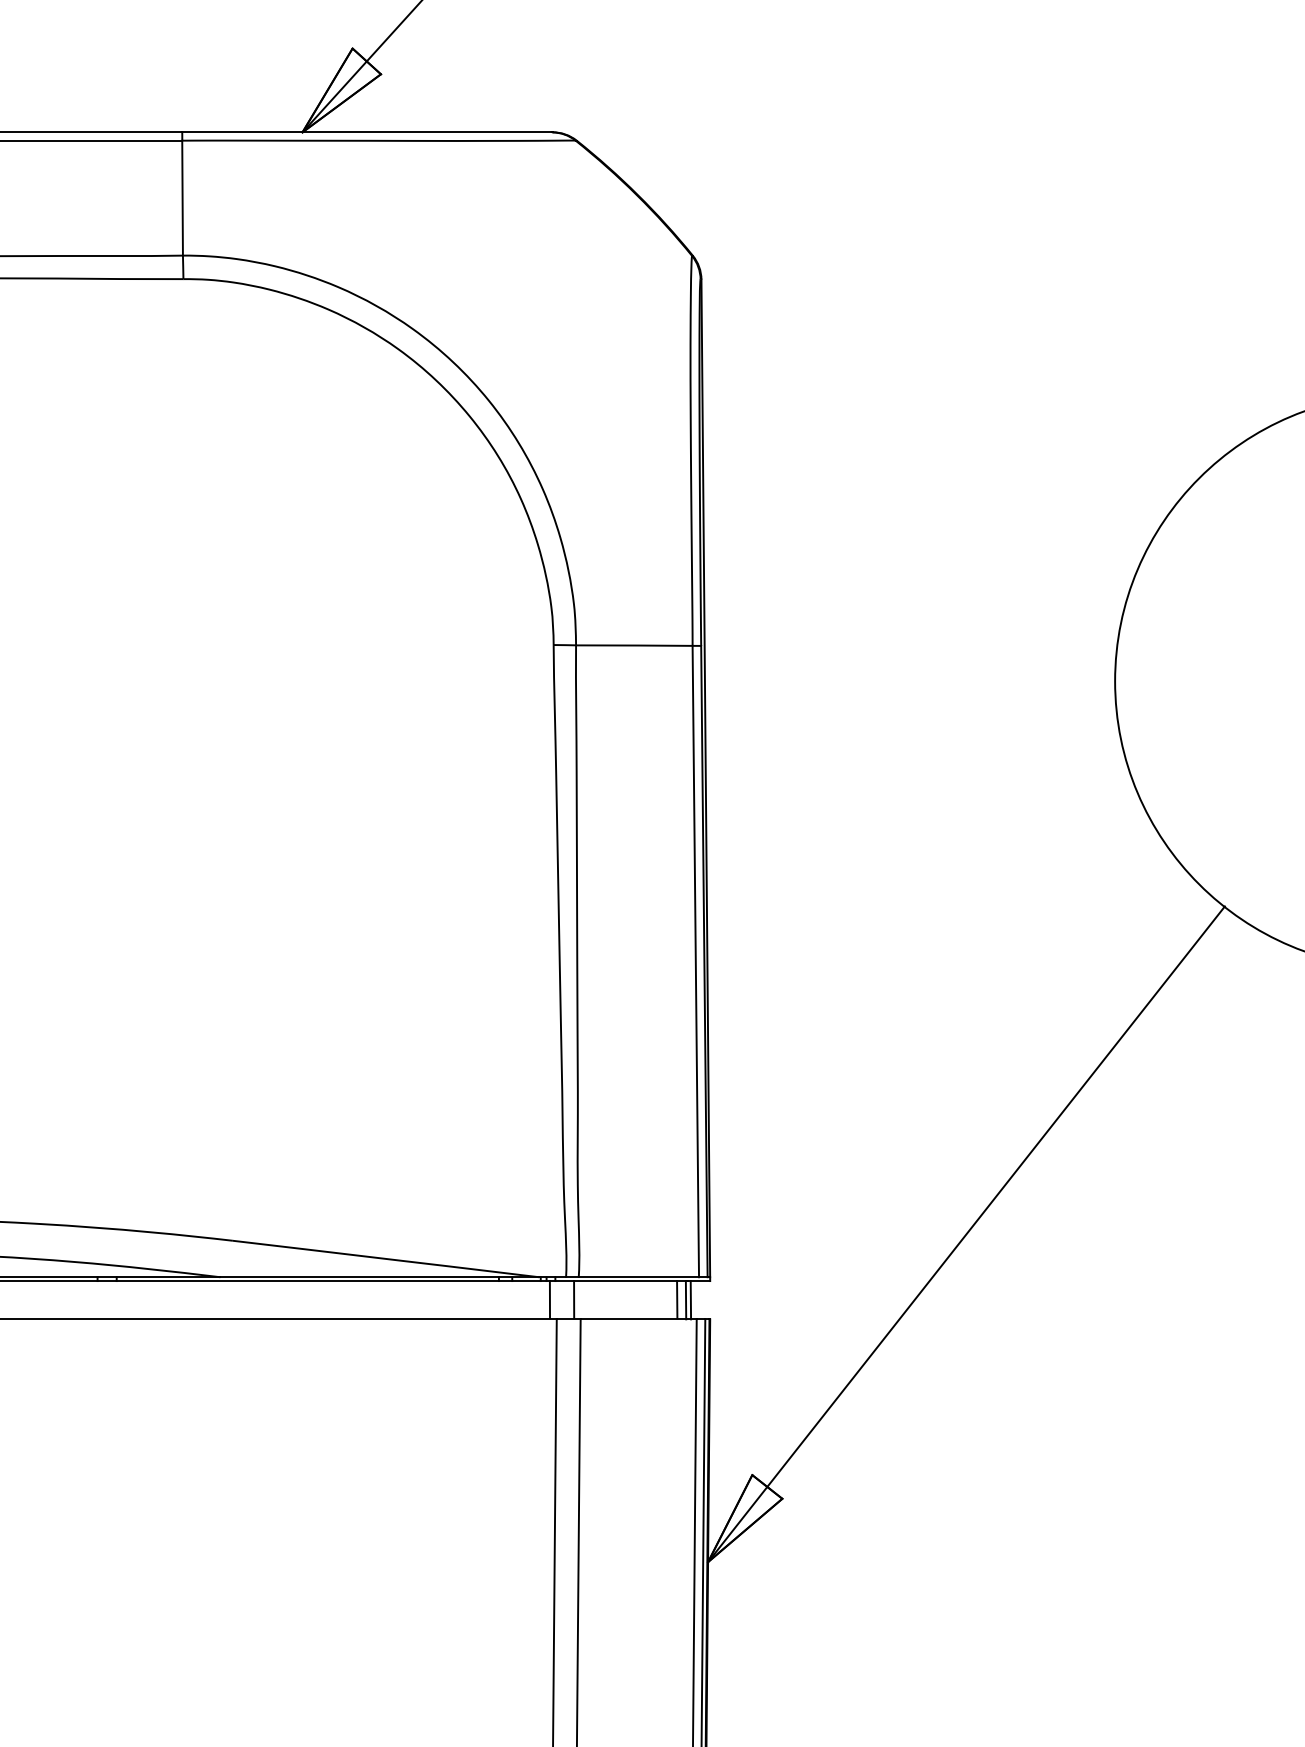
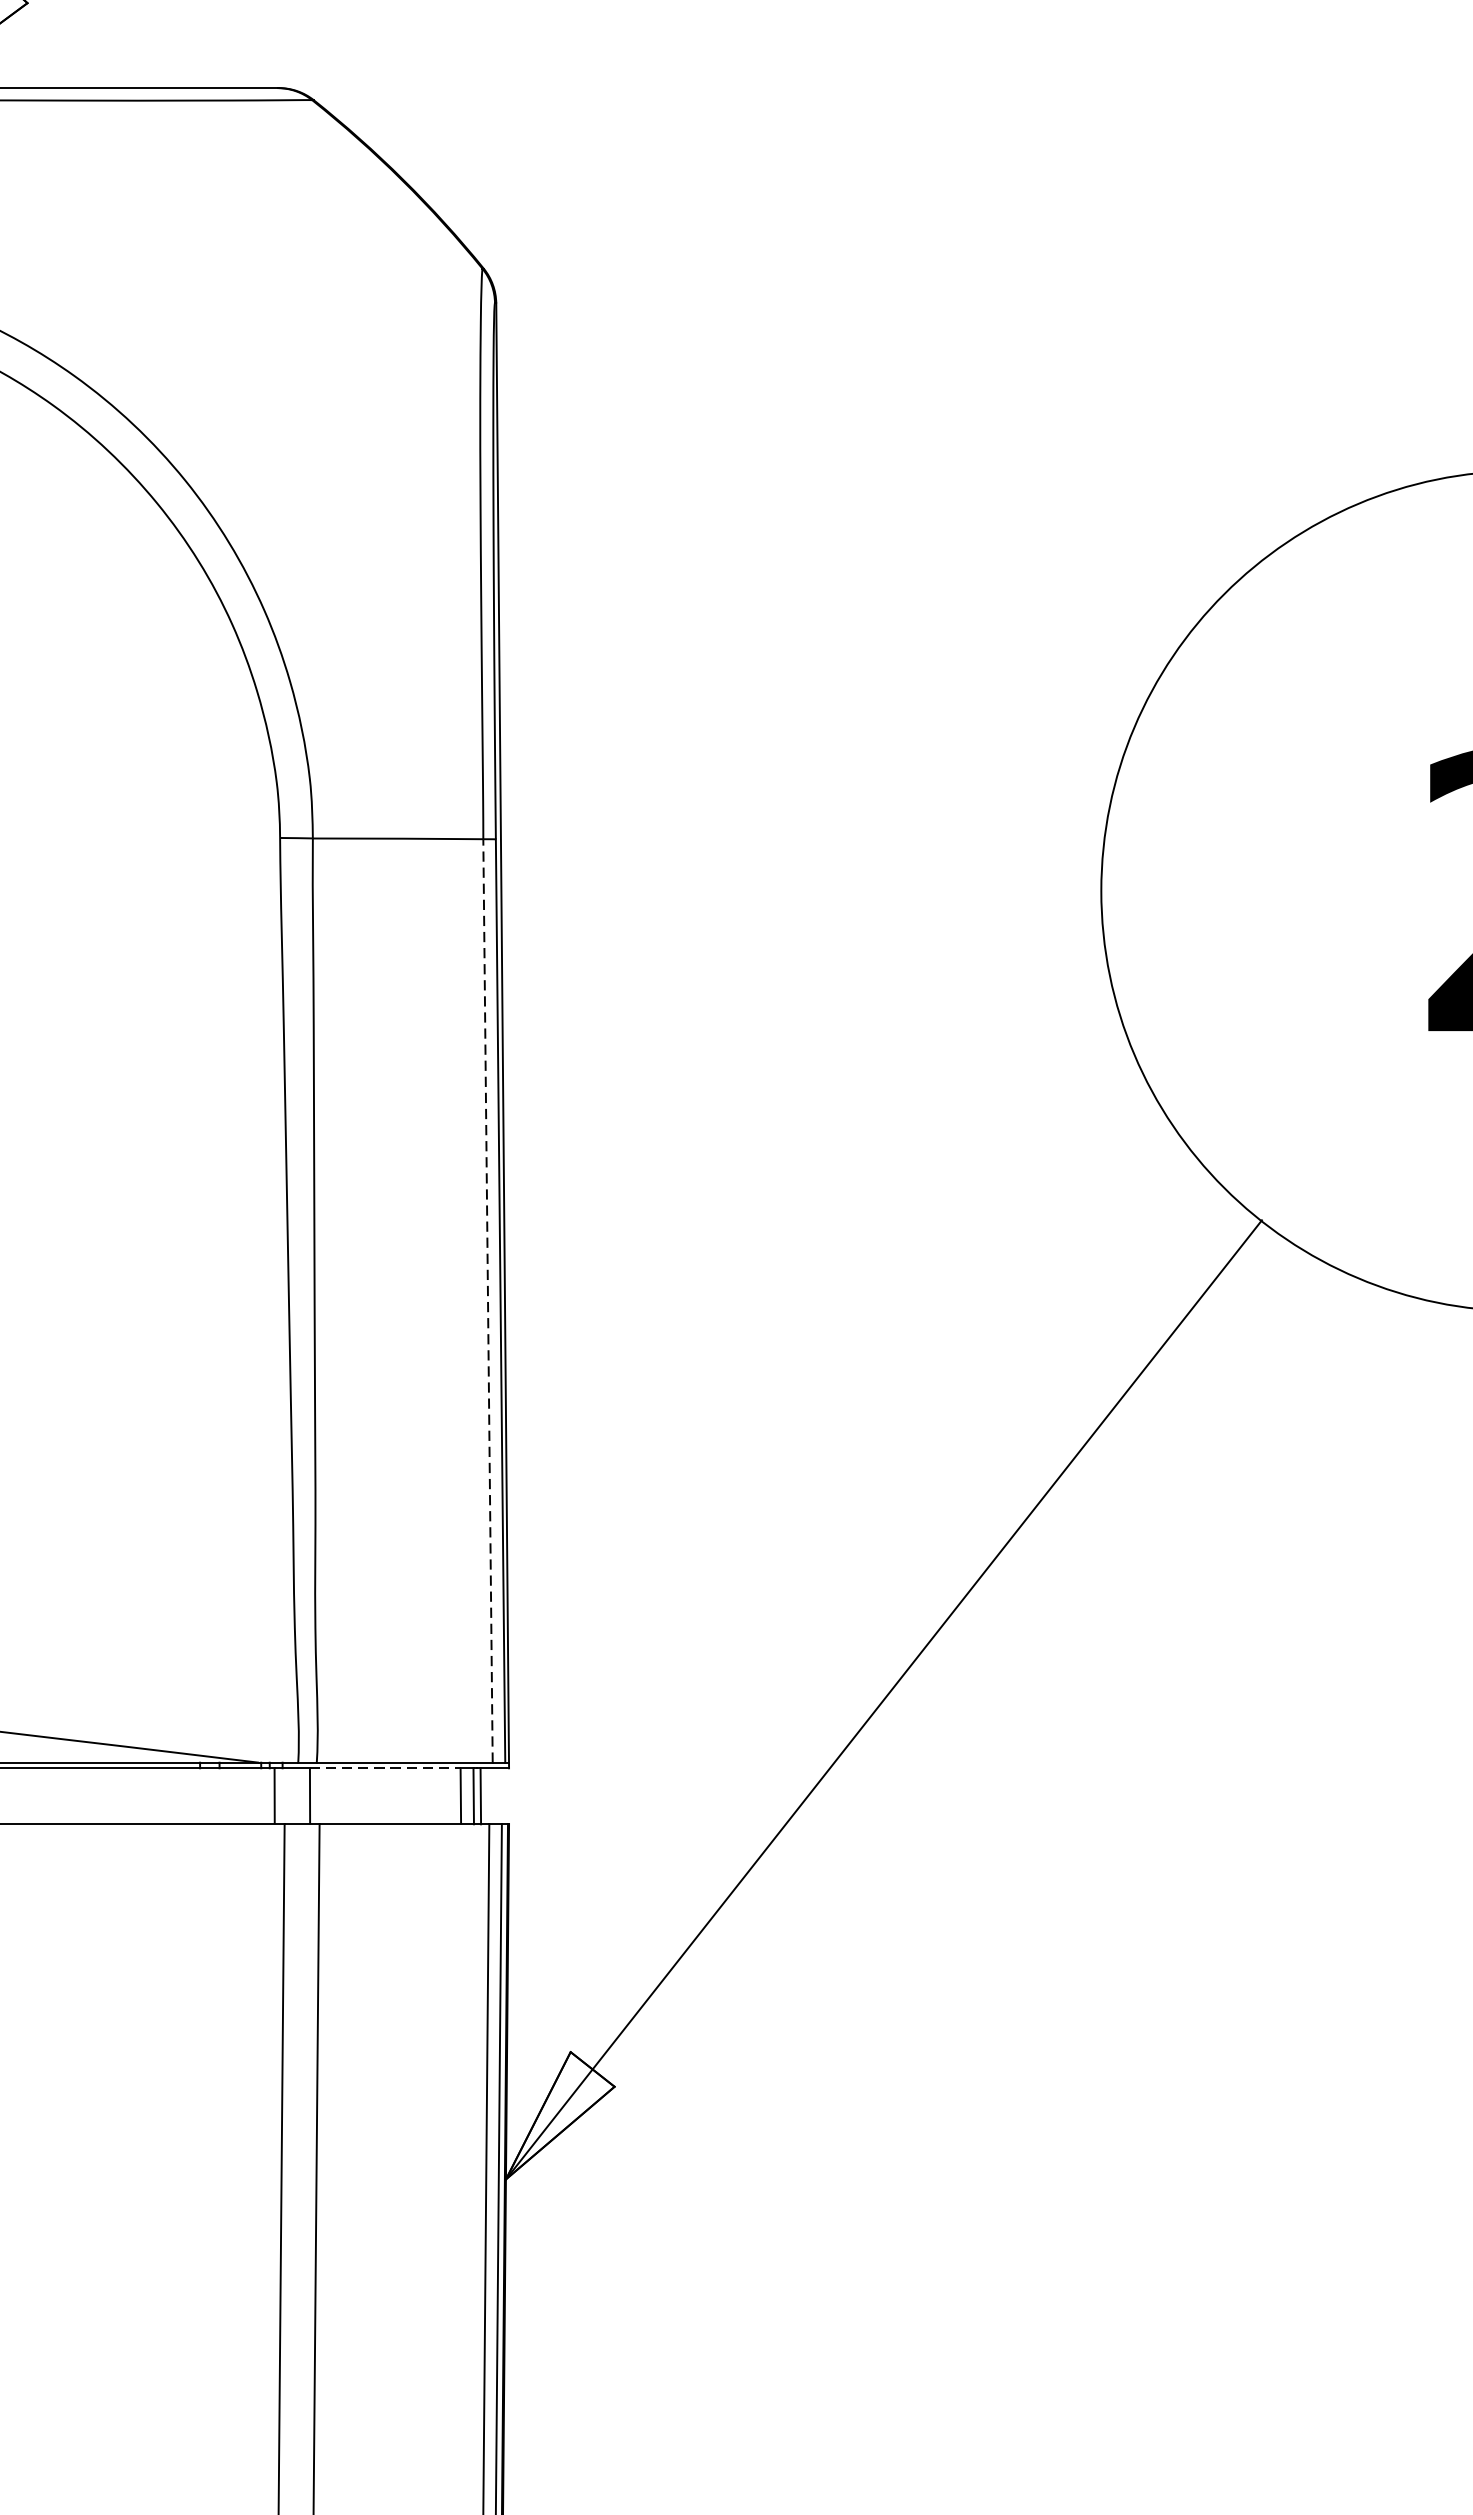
line: (695, 961) -> (487, 1300), solid -> dashed
line: (626, 1281) -> (386, 1768), solid -> dashed

